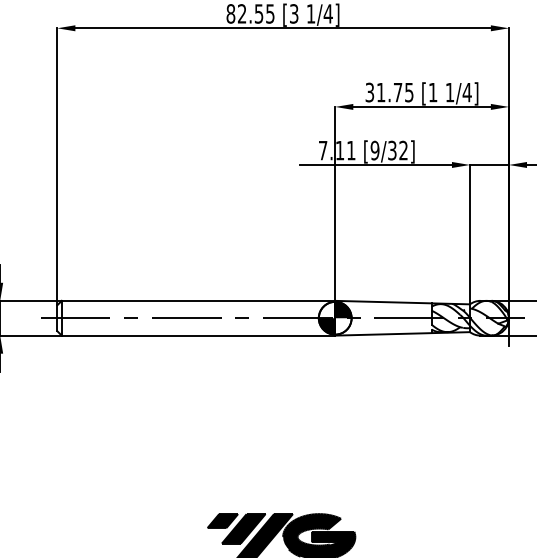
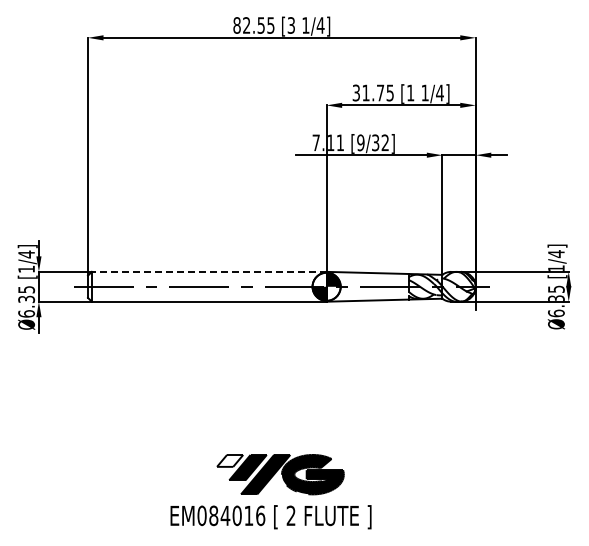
line: (197, 300) -> (208, 271), solid -> dashed
fill: (223, 520) -> (230, 460), removed

